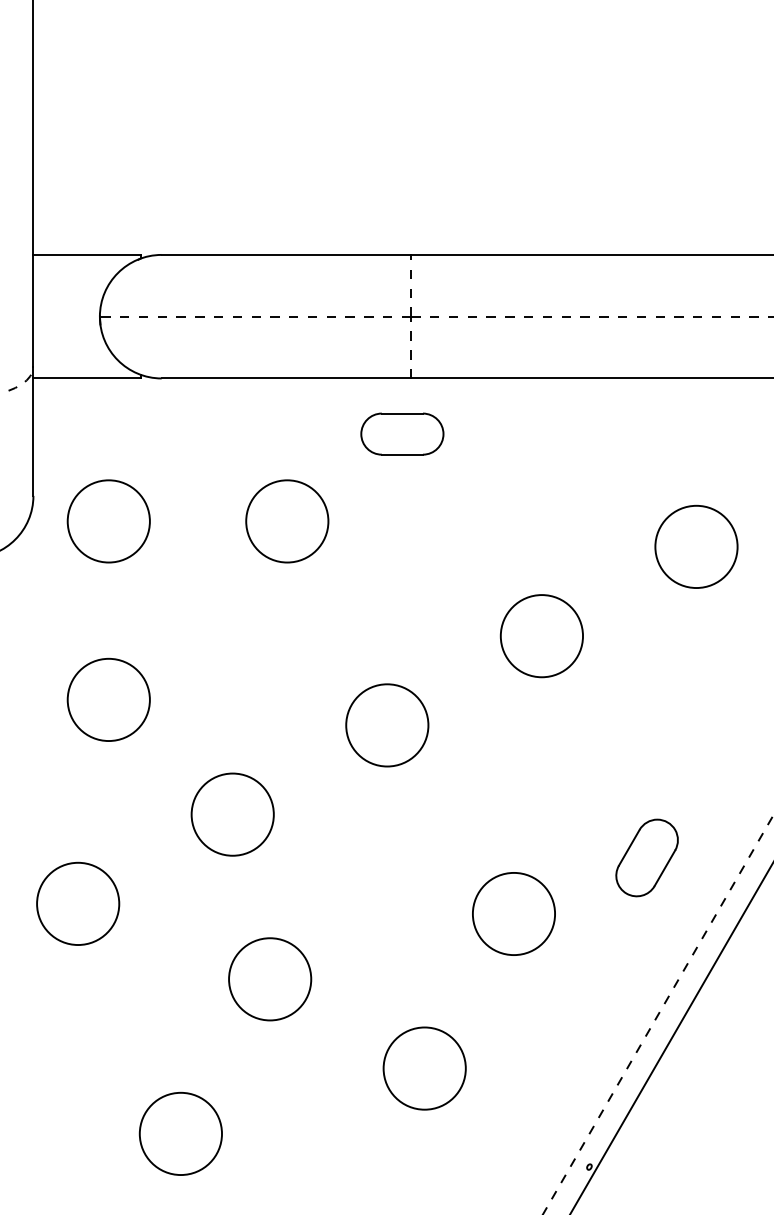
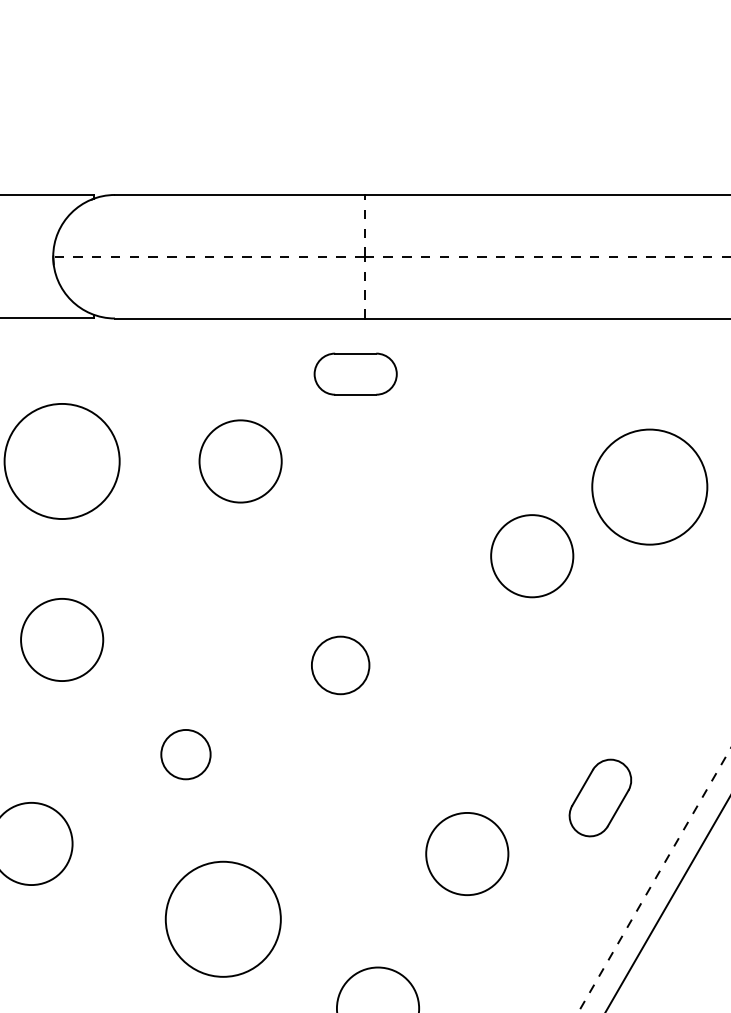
circle: (108, 521) -> (61, 461), size x1.4
circle: (696, 546) -> (649, 486), size x1.4
circle: (541, 636) -> (531, 556), moved
circle: (387, 725) -> (340, 665), size x0.7
circle: (232, 814) -> (185, 754), size x0.6
circle: (270, 979) -> (223, 919), size x1.4

